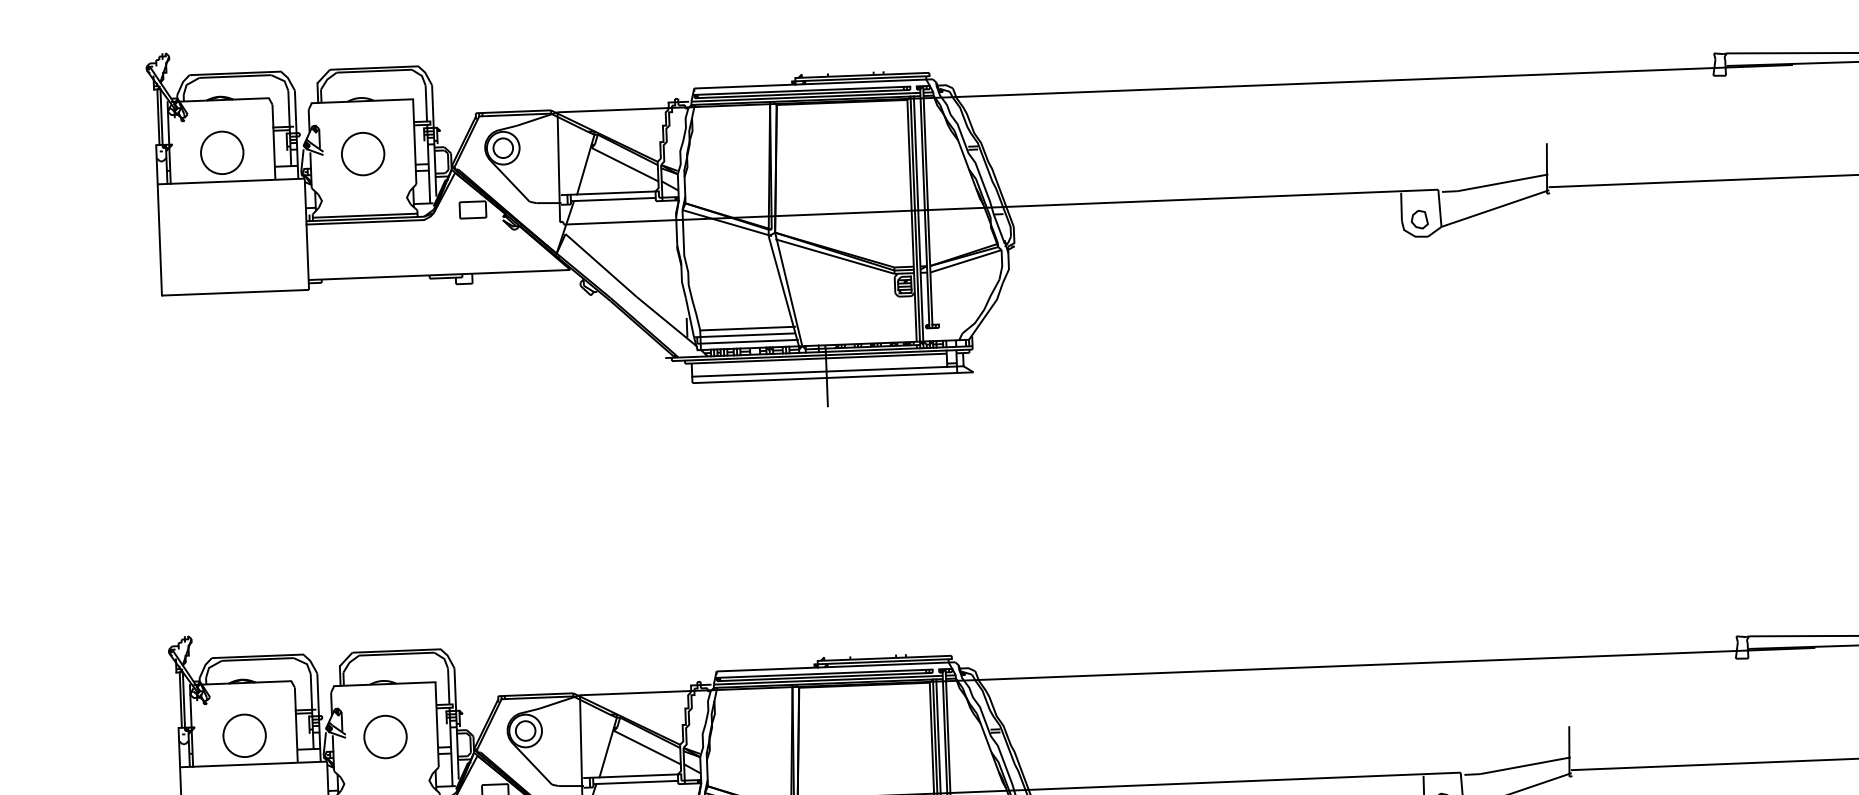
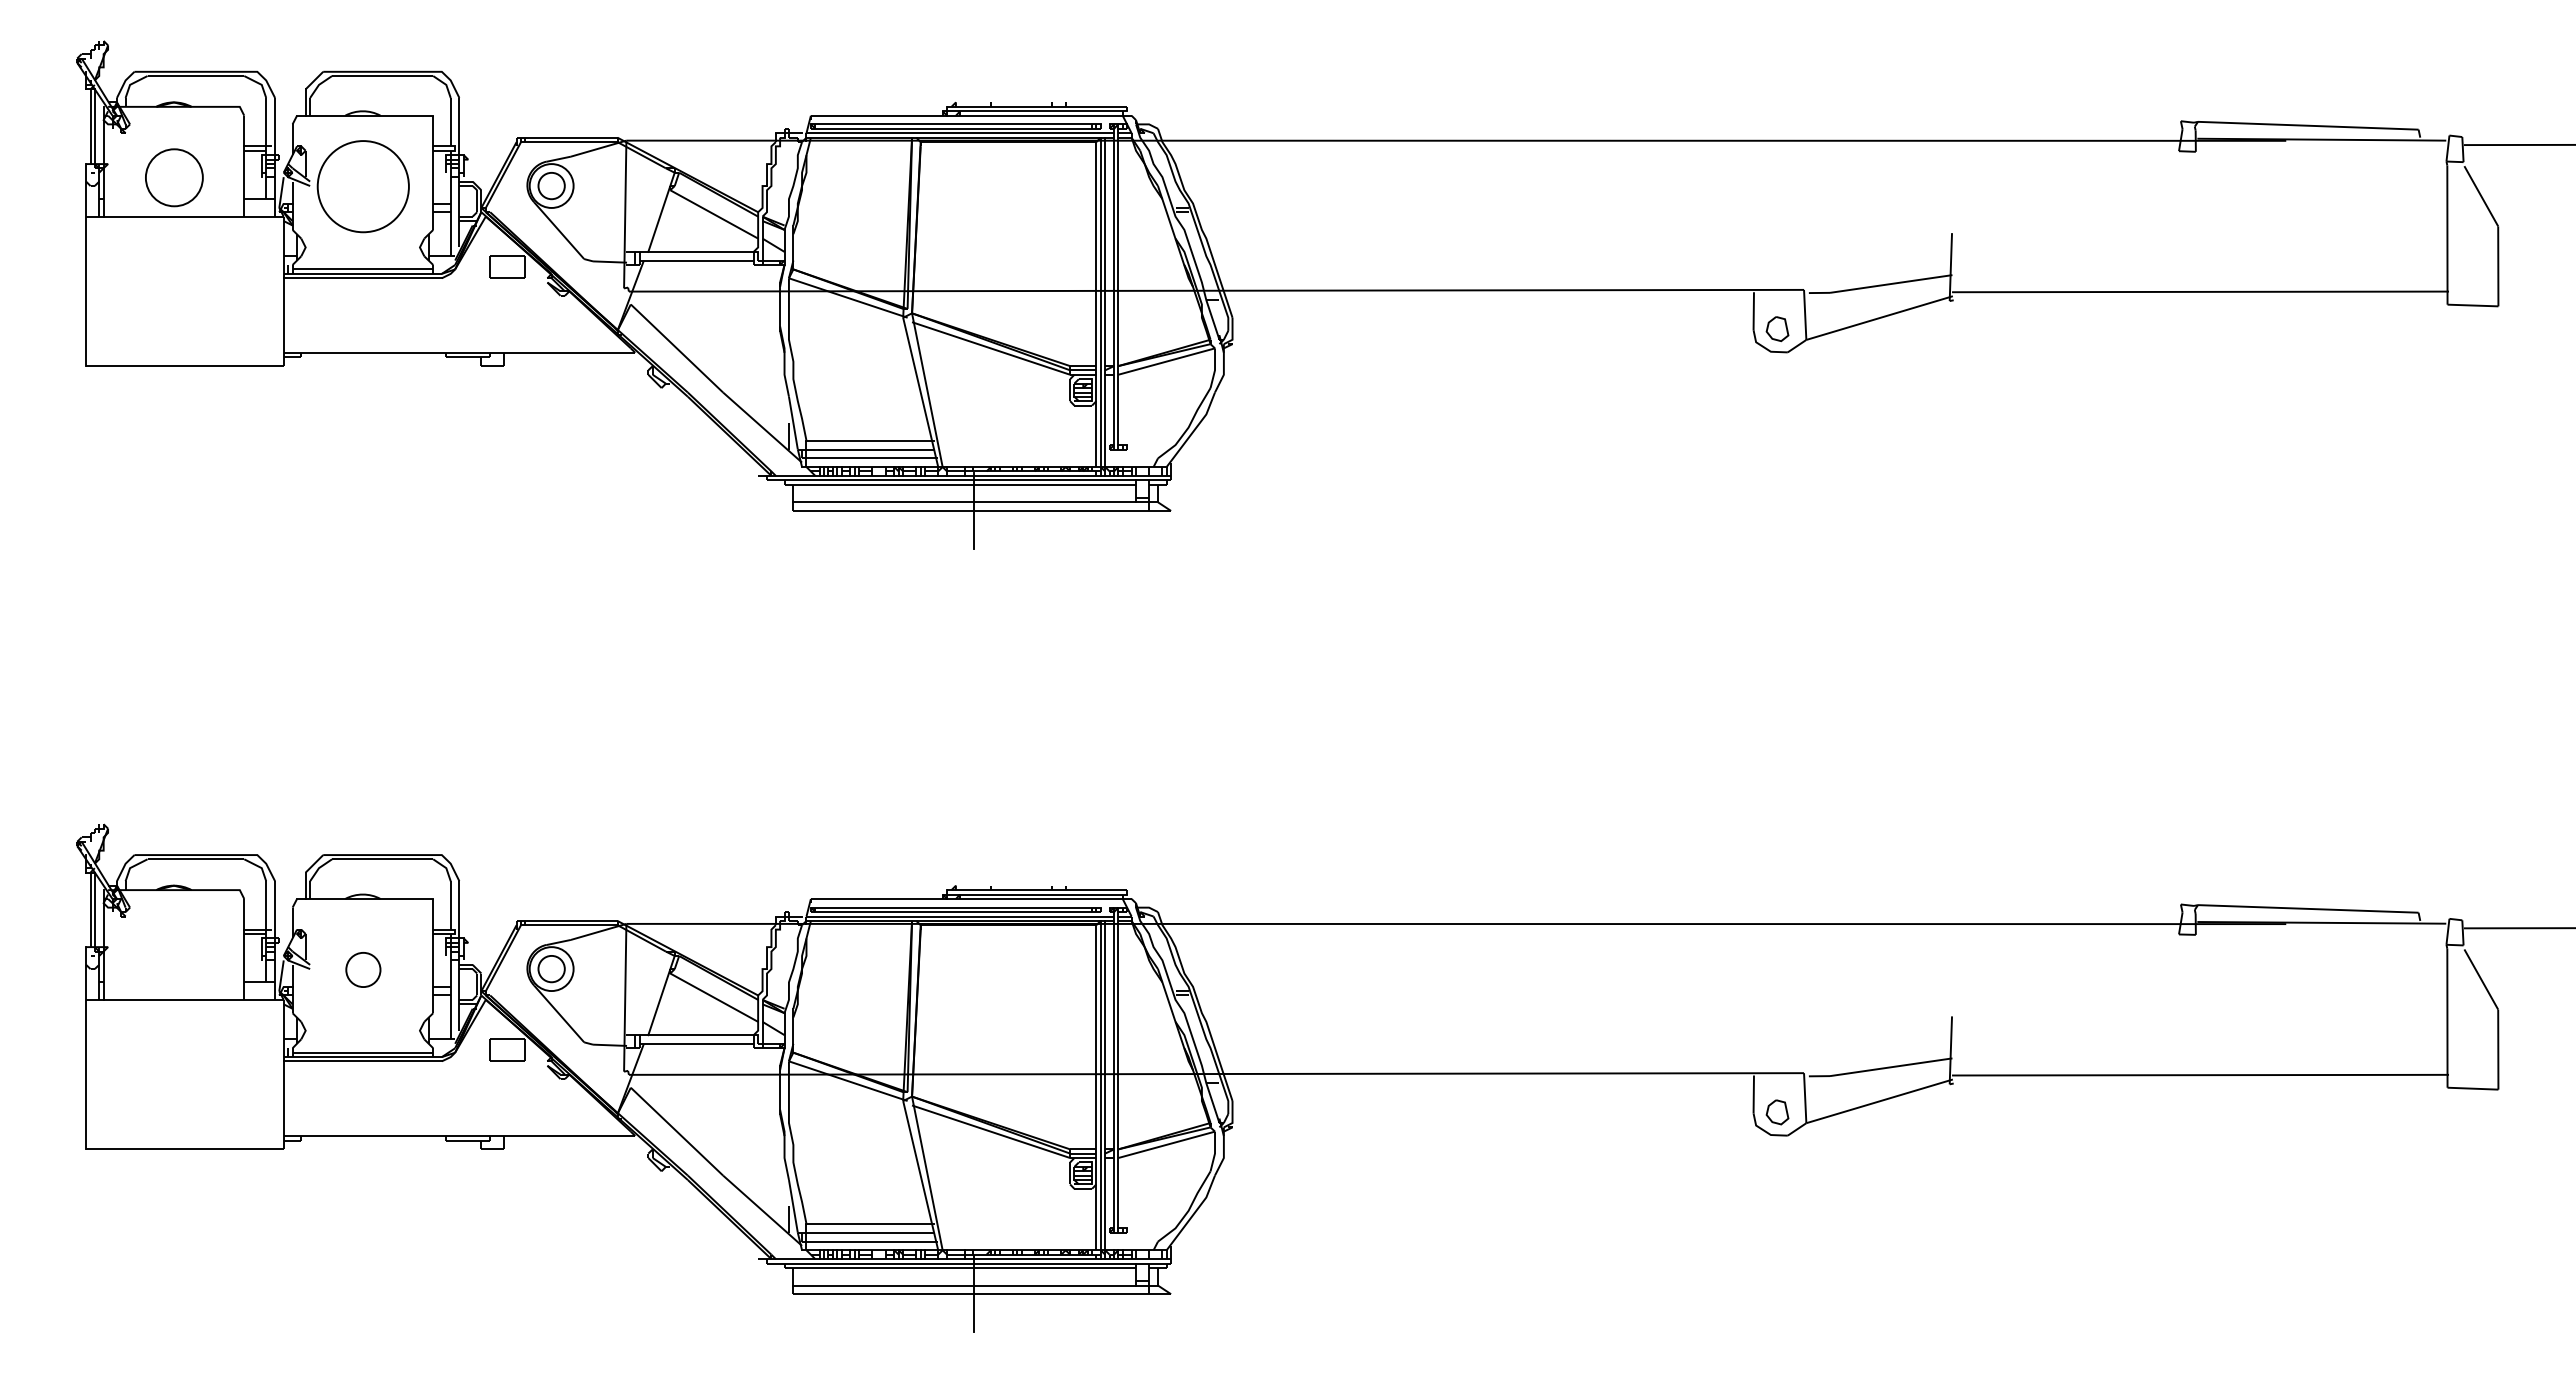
circle: (362, 153) -> (362, 186), size x1.6
circle: (244, 735) -> (174, 960), removed
circle: (385, 736) -> (363, 969), size x0.6

